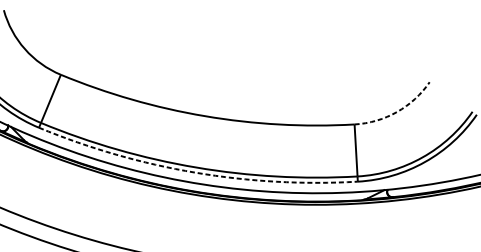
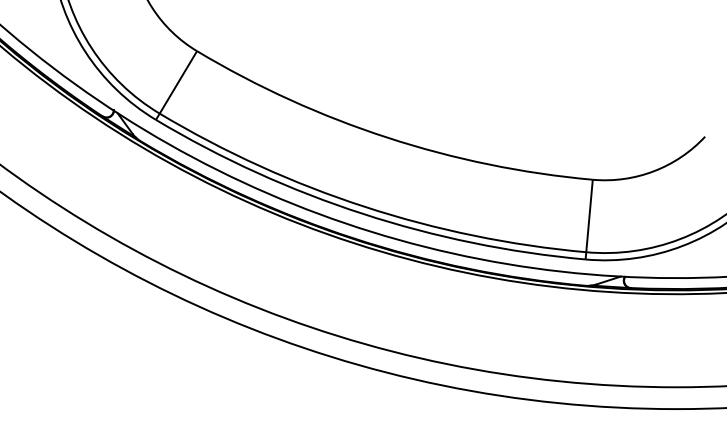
arc: (396, 112) -> (653, 171), dashed -> solid
arc: (195, 172) -> (362, 213), dashed -> solid

